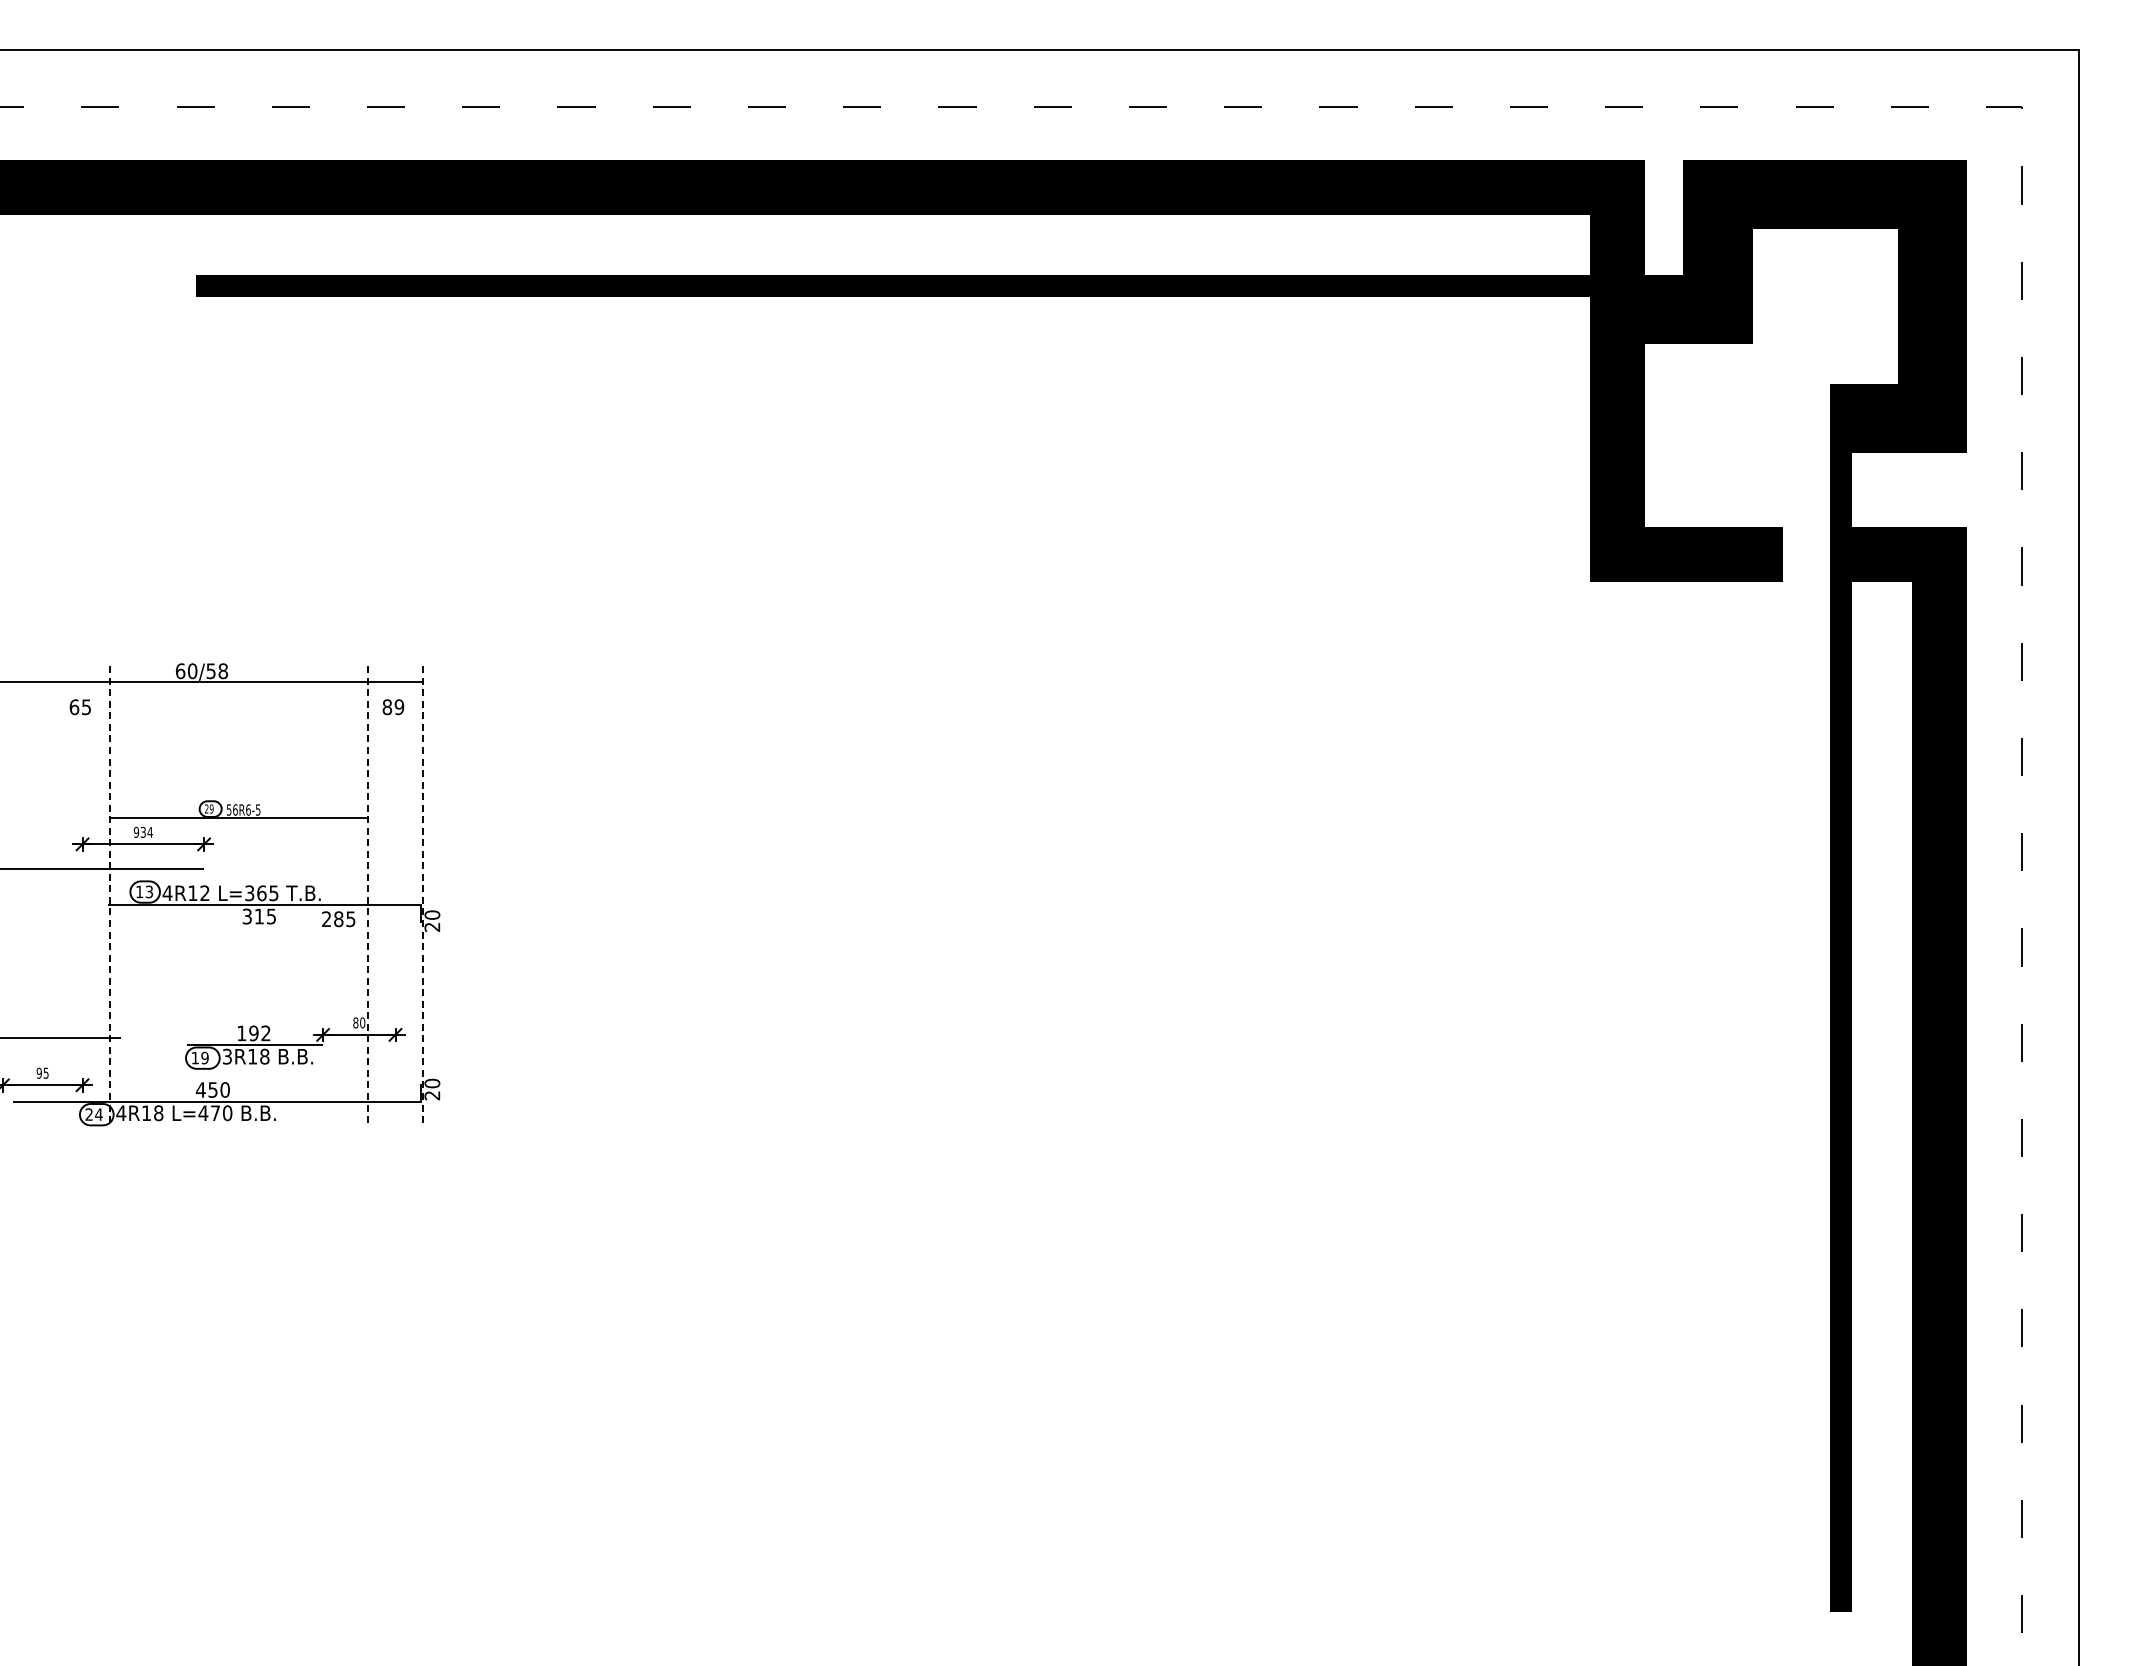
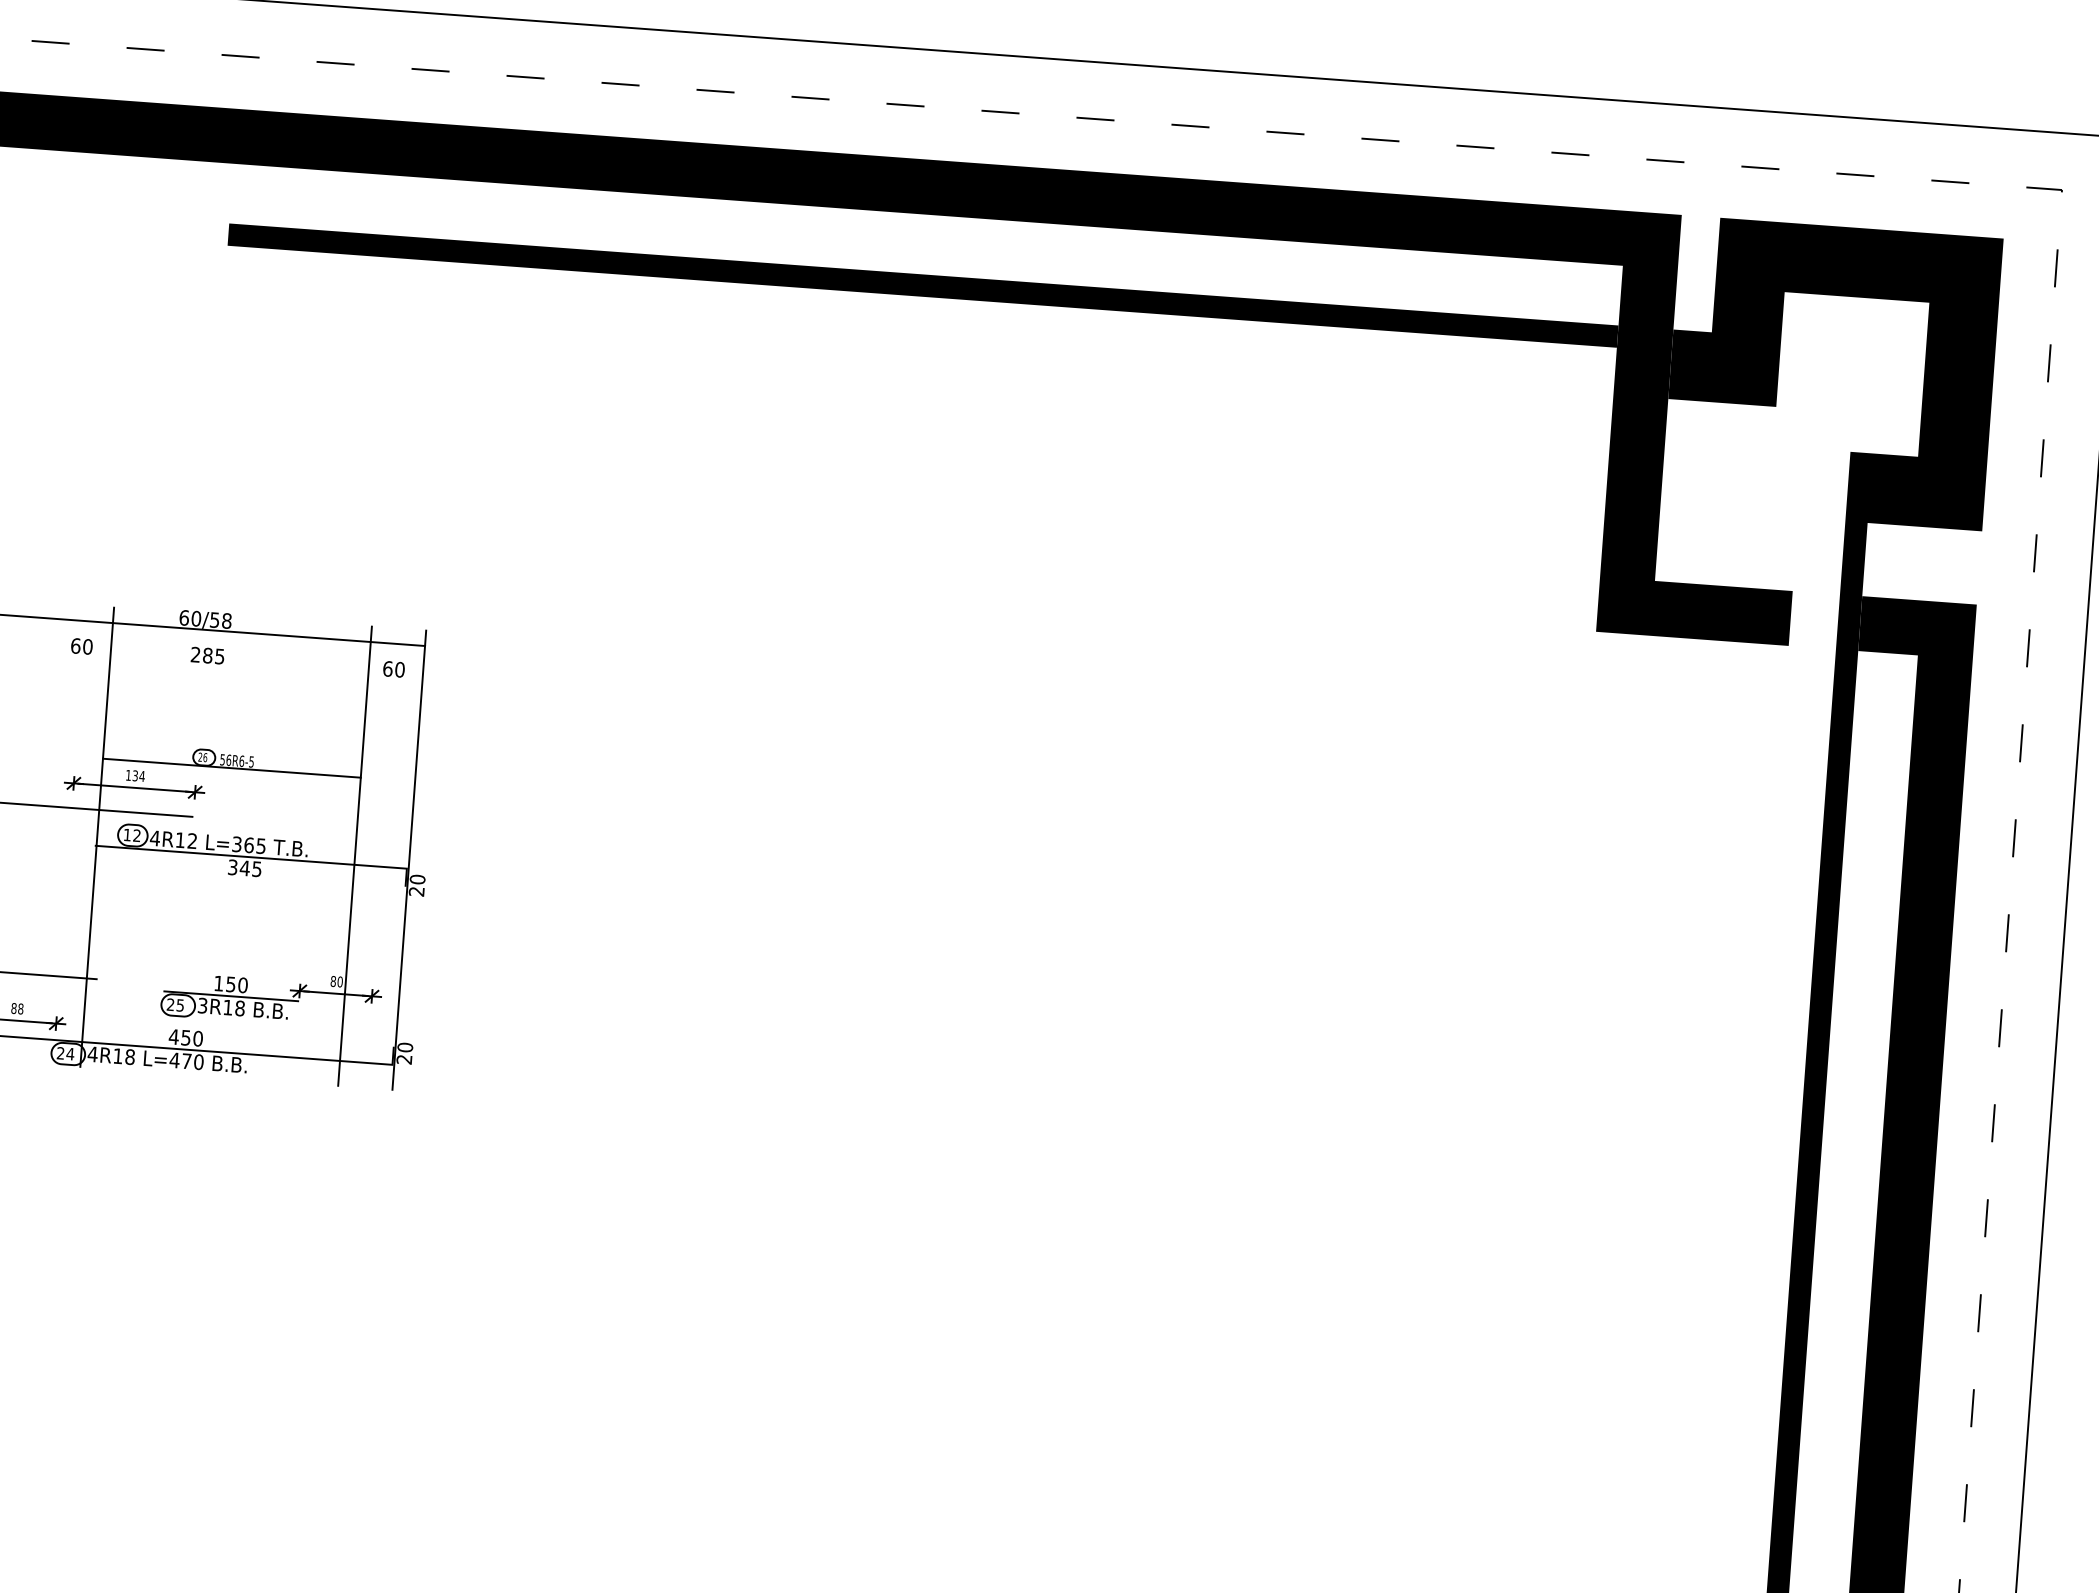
text: (86, 707) -> (87, 647), 65 -> 60
text: (393, 707) -> (394, 669), 89 -> 60
text: (211, 808) -> (205, 757), 29 -> 26
text: (136, 831) -> (128, 774), 934 -> 134
text: (148, 892) -> (136, 836), 13 -> 12
line: (109, 896) -> (96, 837), dashed -> solid
line: (368, 896) -> (355, 856), dashed -> solid
line: (422, 896) -> (409, 860), dashed -> solid
text: (259, 916) -> (245, 868), 315 -> 345
text: (338, 919) -> (207, 655), moved
text: (259, 1033) -> (236, 984), 192 -> 150
text: (199, 1057) -> (174, 1004), 19 -> 25
text: (42, 1072) -> (17, 1007), 95 -> 88

